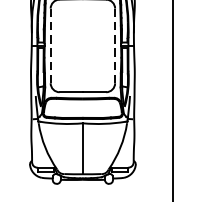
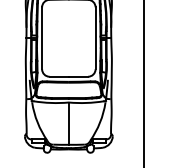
line: (51, 46) -> (42, 38), dashed -> solid
line: (115, 46) -> (95, 38), dashed -> solid

